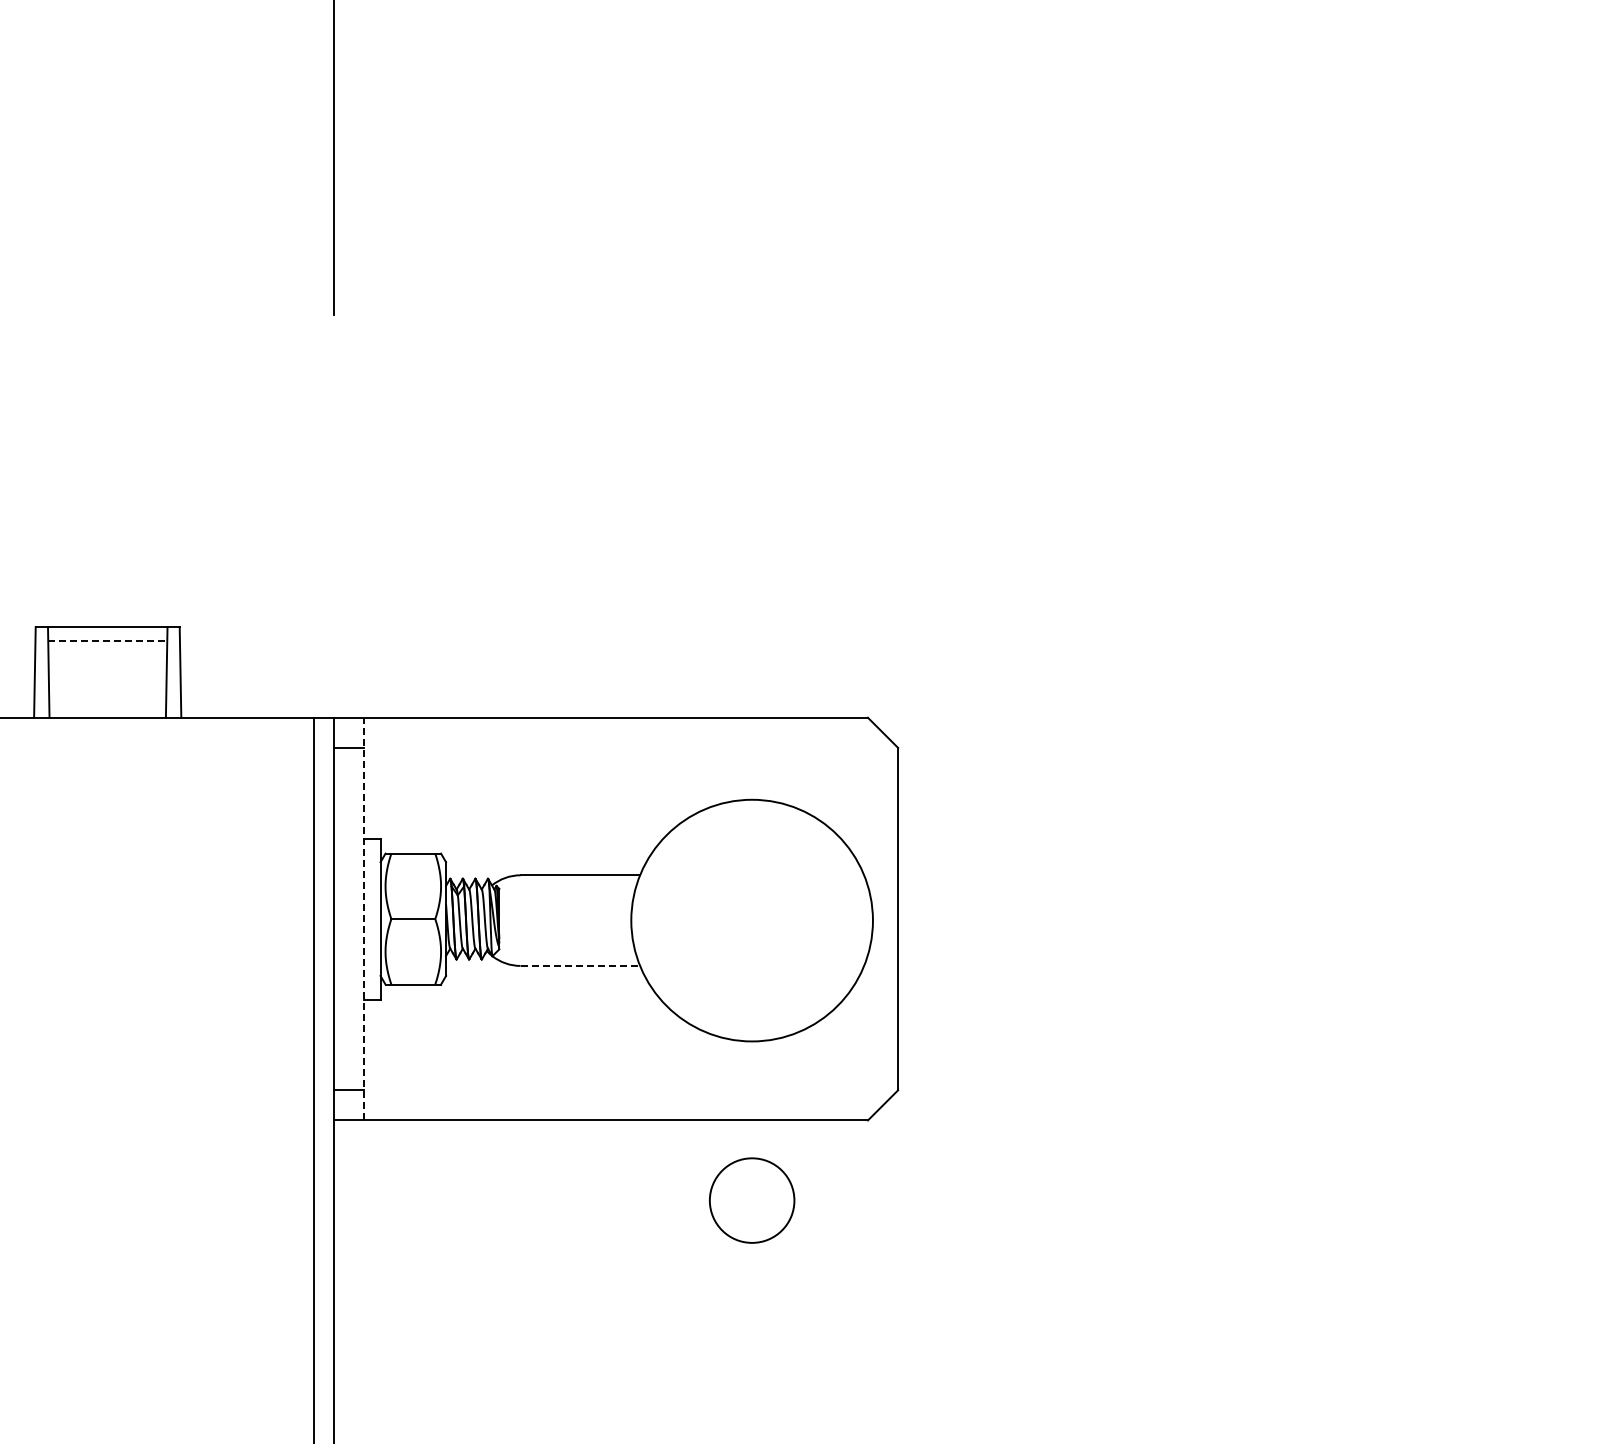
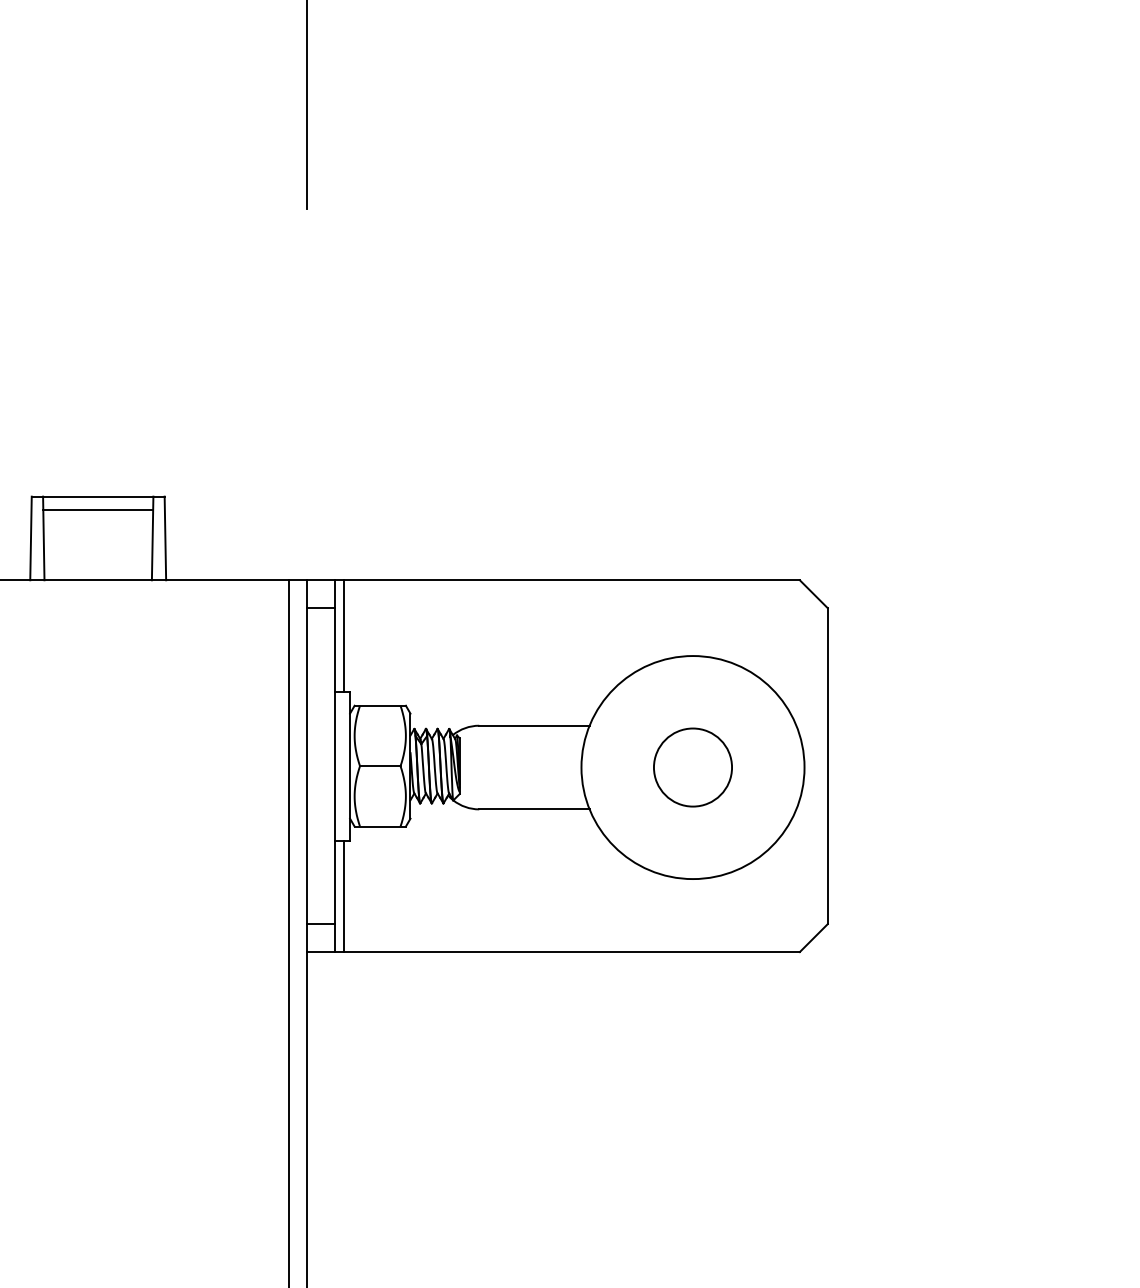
line: (107, 641) -> (98, 509), dashed -> solid
line: (374, 777) -> (344, 635), added
line: (364, 918) -> (335, 765), dashed -> solid
line: (580, 965) -> (534, 808), dashed -> solid
line: (374, 1059) -> (344, 895), added
circle: (752, 1200) -> (693, 767), moved

